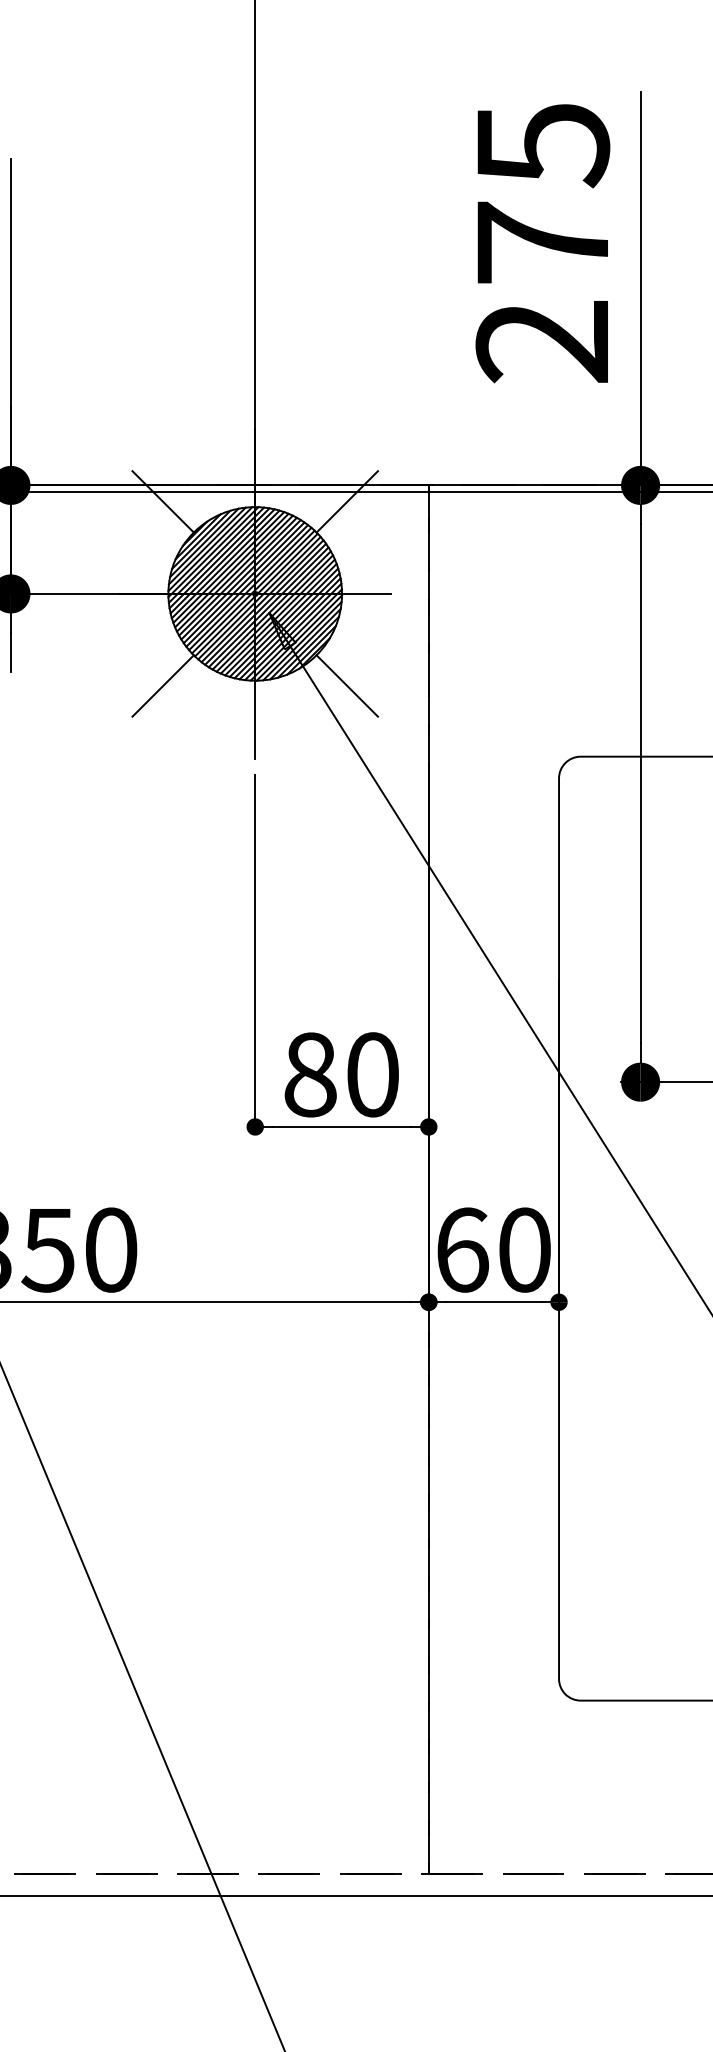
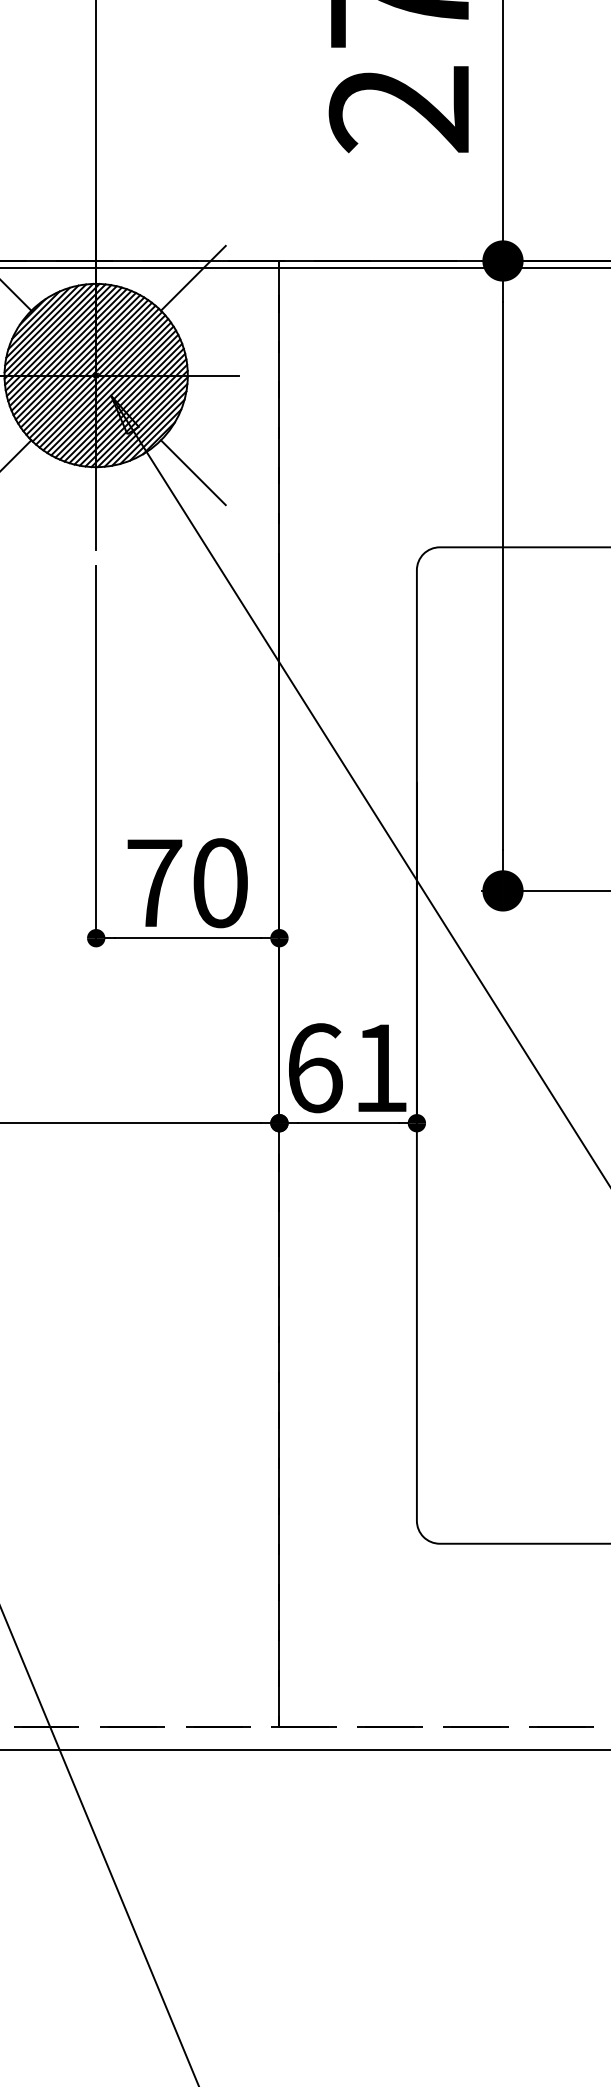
text: (310, 1074) -> (154, 882), 80 -> 70
text: (524, 1249) -> (380, 1067), 60 -> 61

